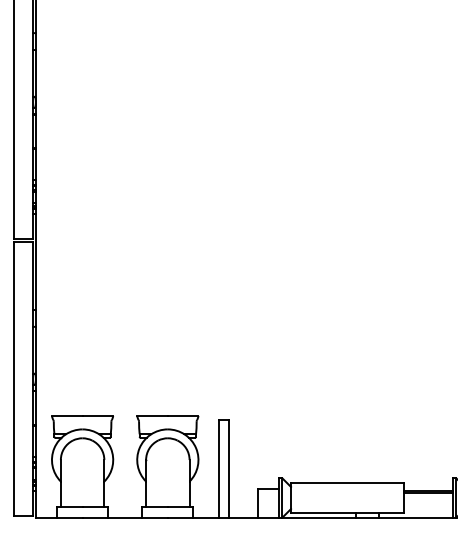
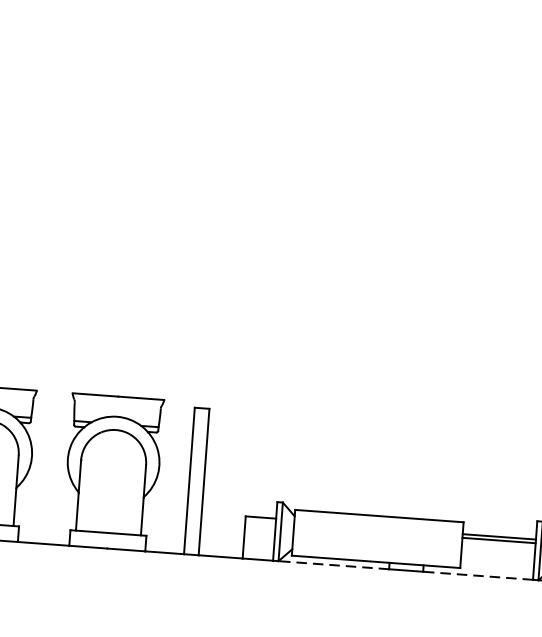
line: (319, 517) -> (333, 565), solid -> dashed
line: (415, 517) -> (477, 575), solid -> dashed

